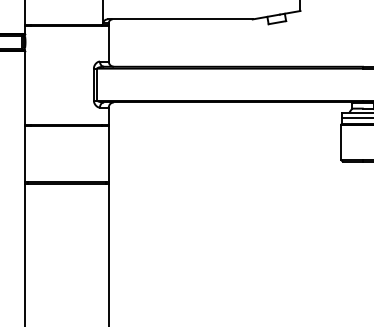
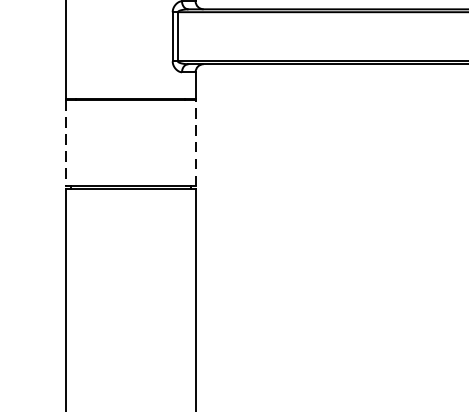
line: (108, 153) -> (195, 142), solid -> dashed
line: (24, 154) -> (65, 144), solid -> dashed

